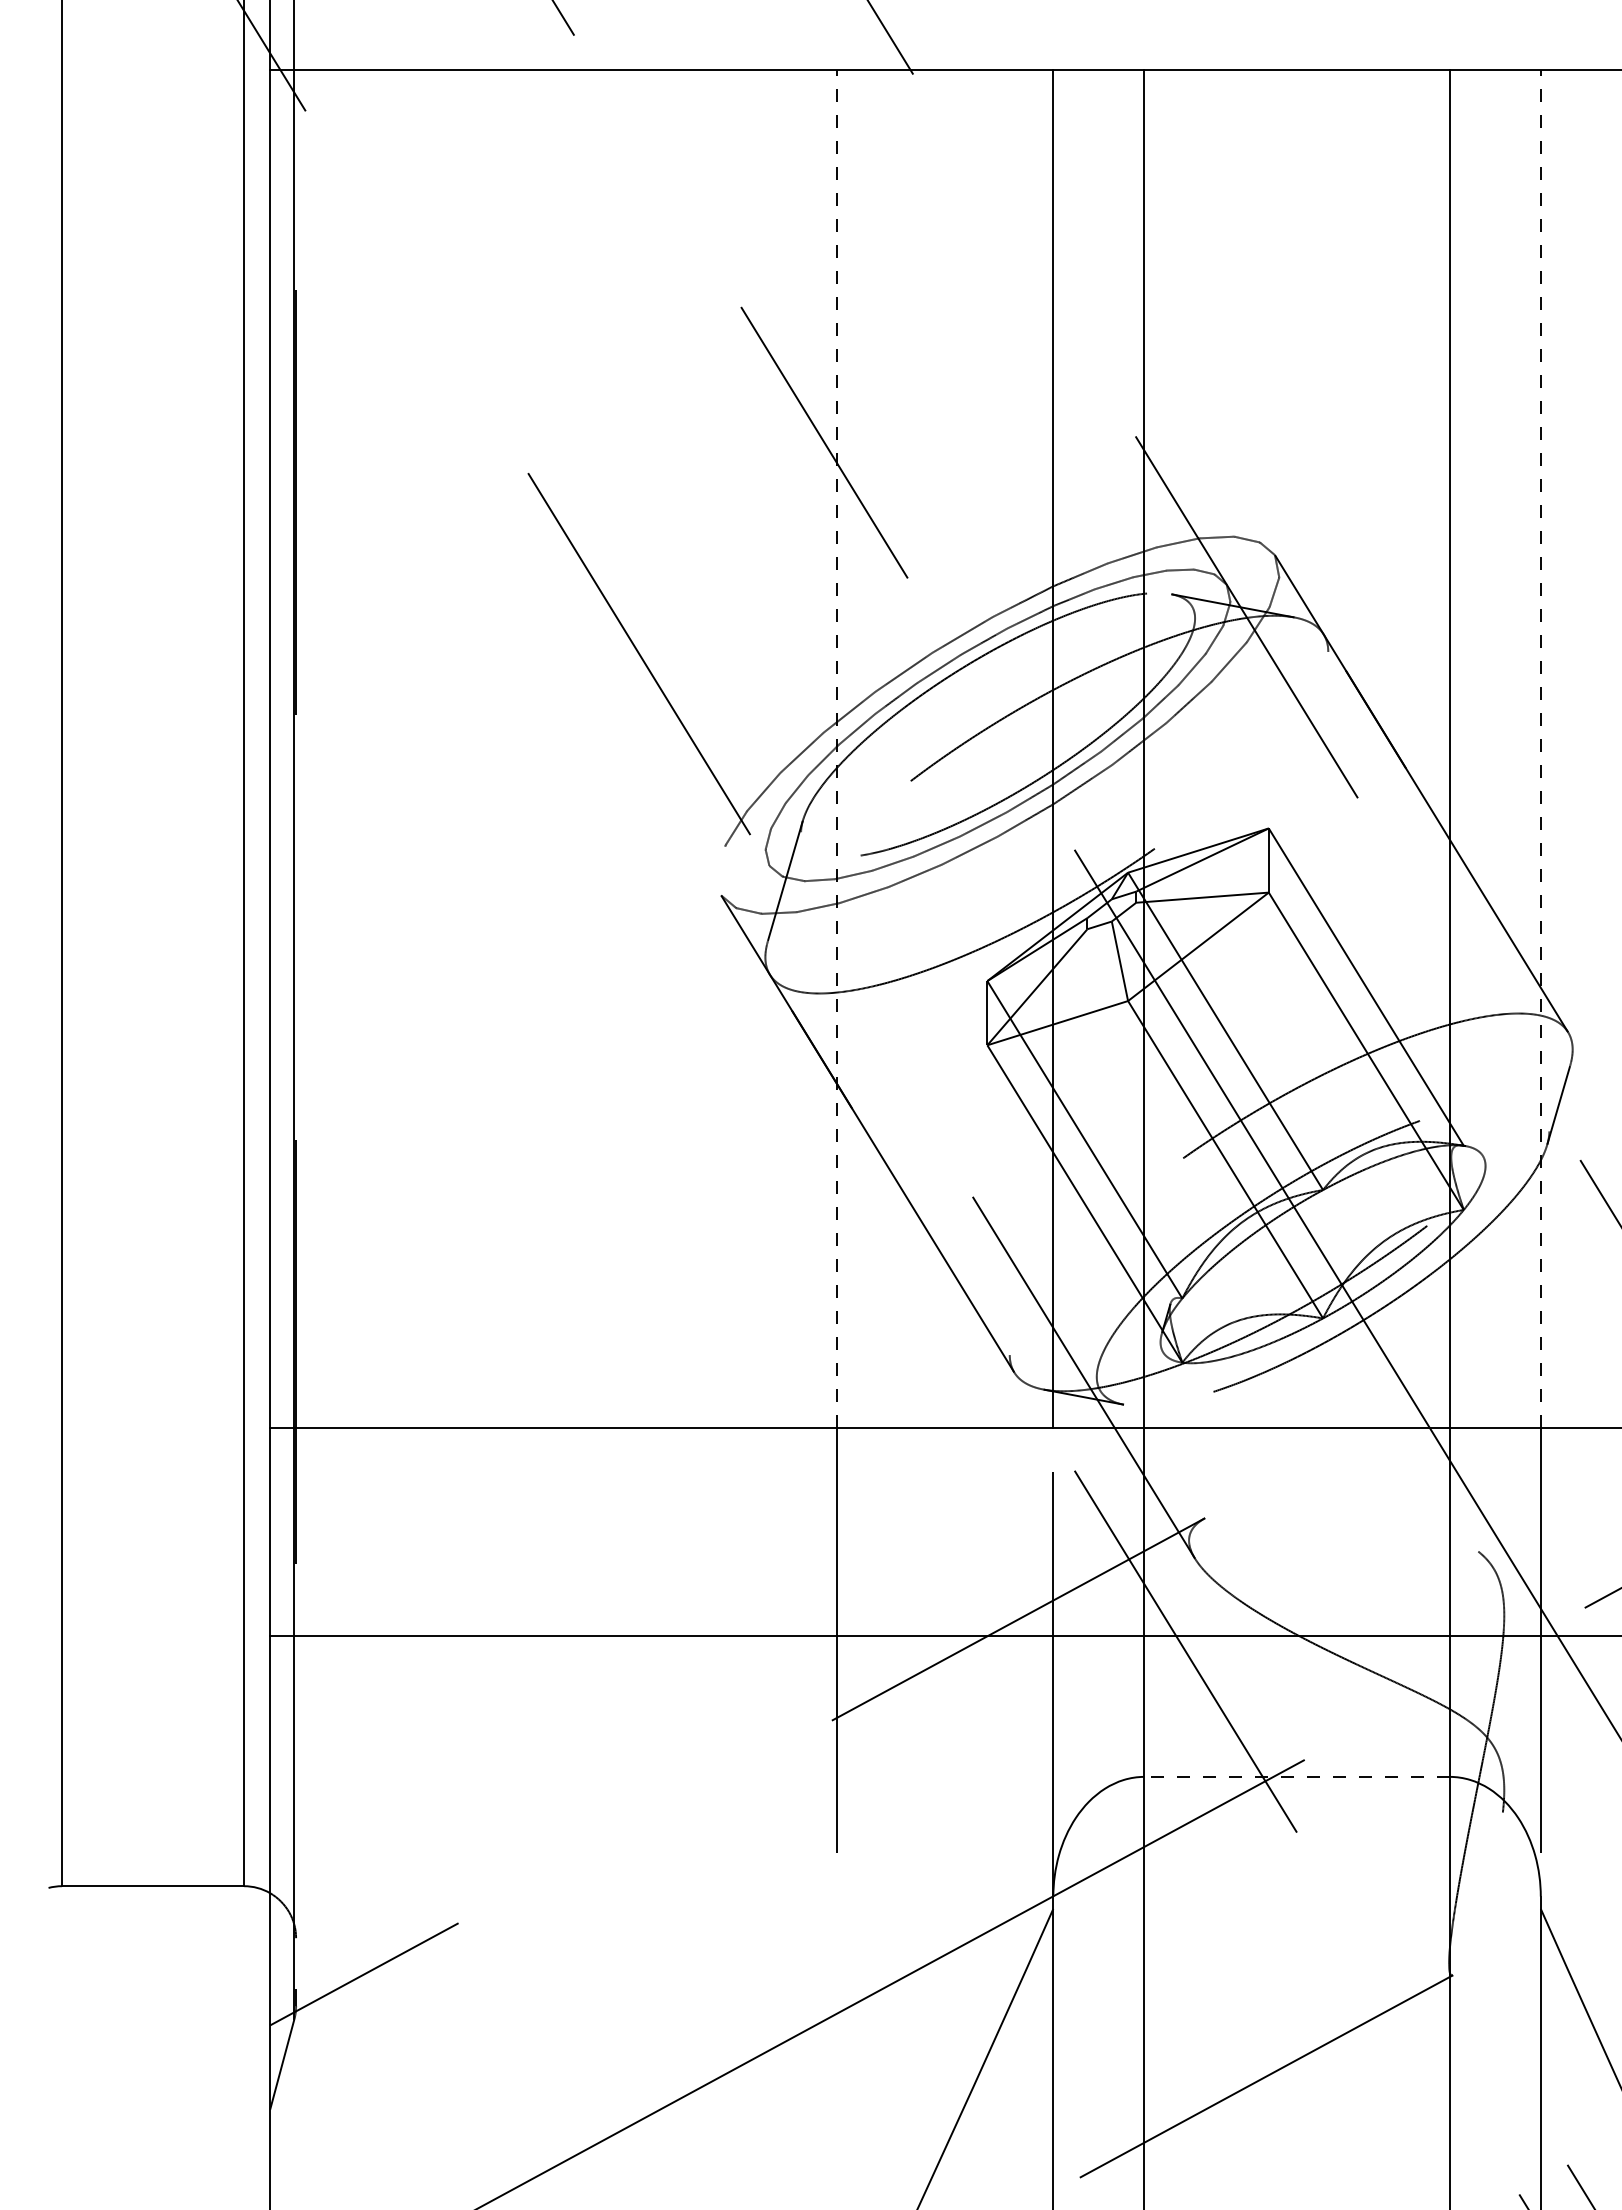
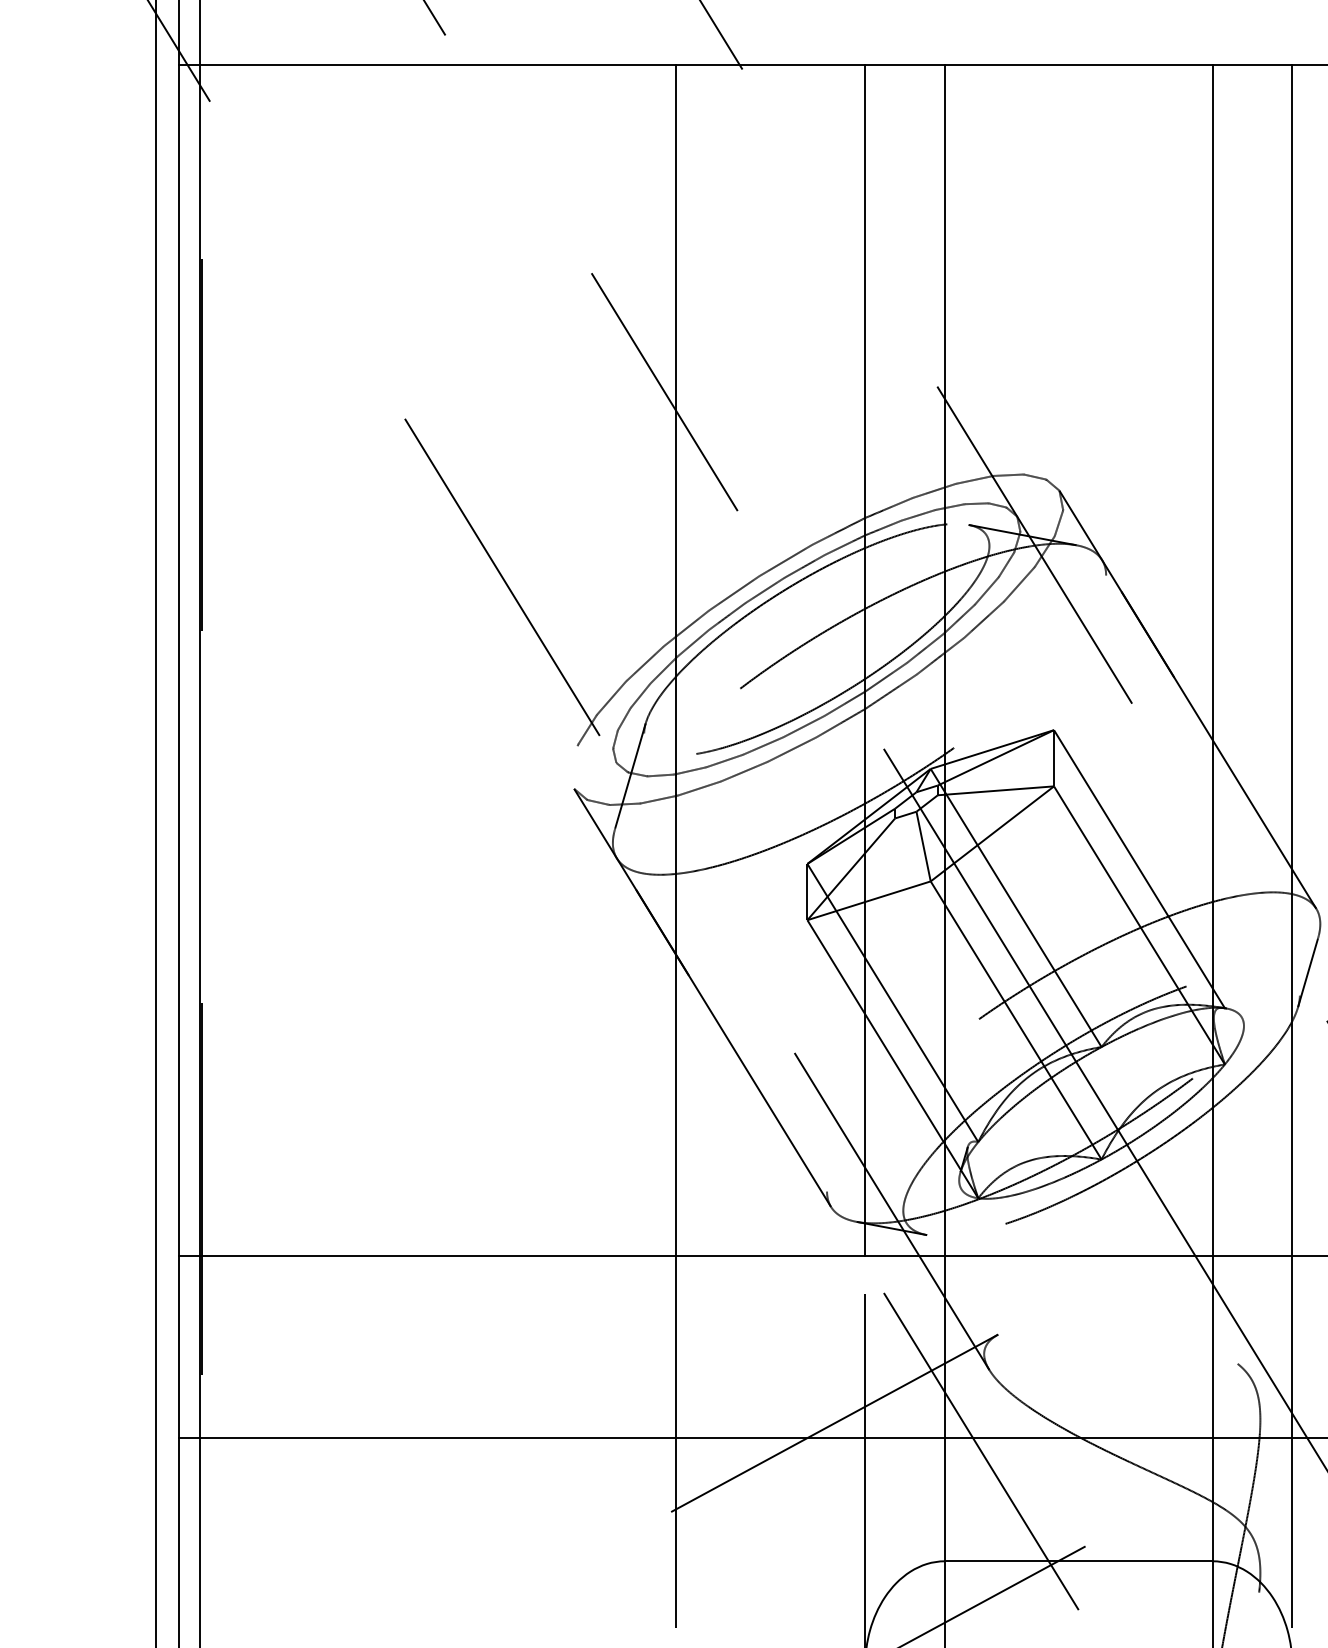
line: (837, 748) -> (676, 660), dashed -> solid
line: (1540, 748) -> (1292, 660), dashed -> solid
line: (1297, 1776) -> (1079, 1560), dashed -> solid

